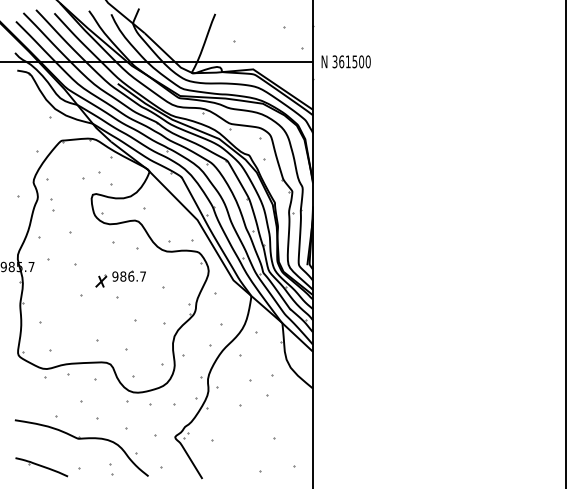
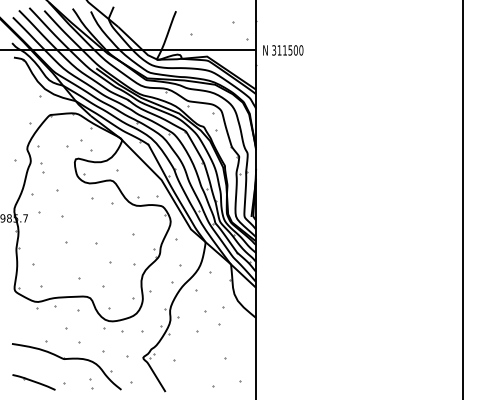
text: (341, 61) -> (279, 50), 361500 -> 311500
part: (120, 278) -> (98, 227), removed

